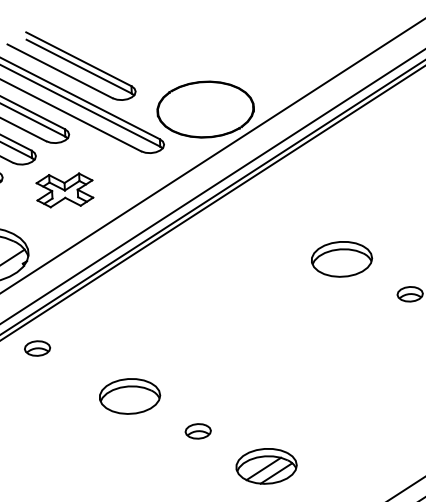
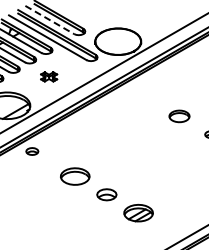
line: (61, 72) -> (50, 20), solid -> dashed
part: (63, 189) -> (48, 76), size x0.6
part: (341, 259) -> (179, 116), size x0.7
part: (197, 430) -> (106, 194), size x1.6

